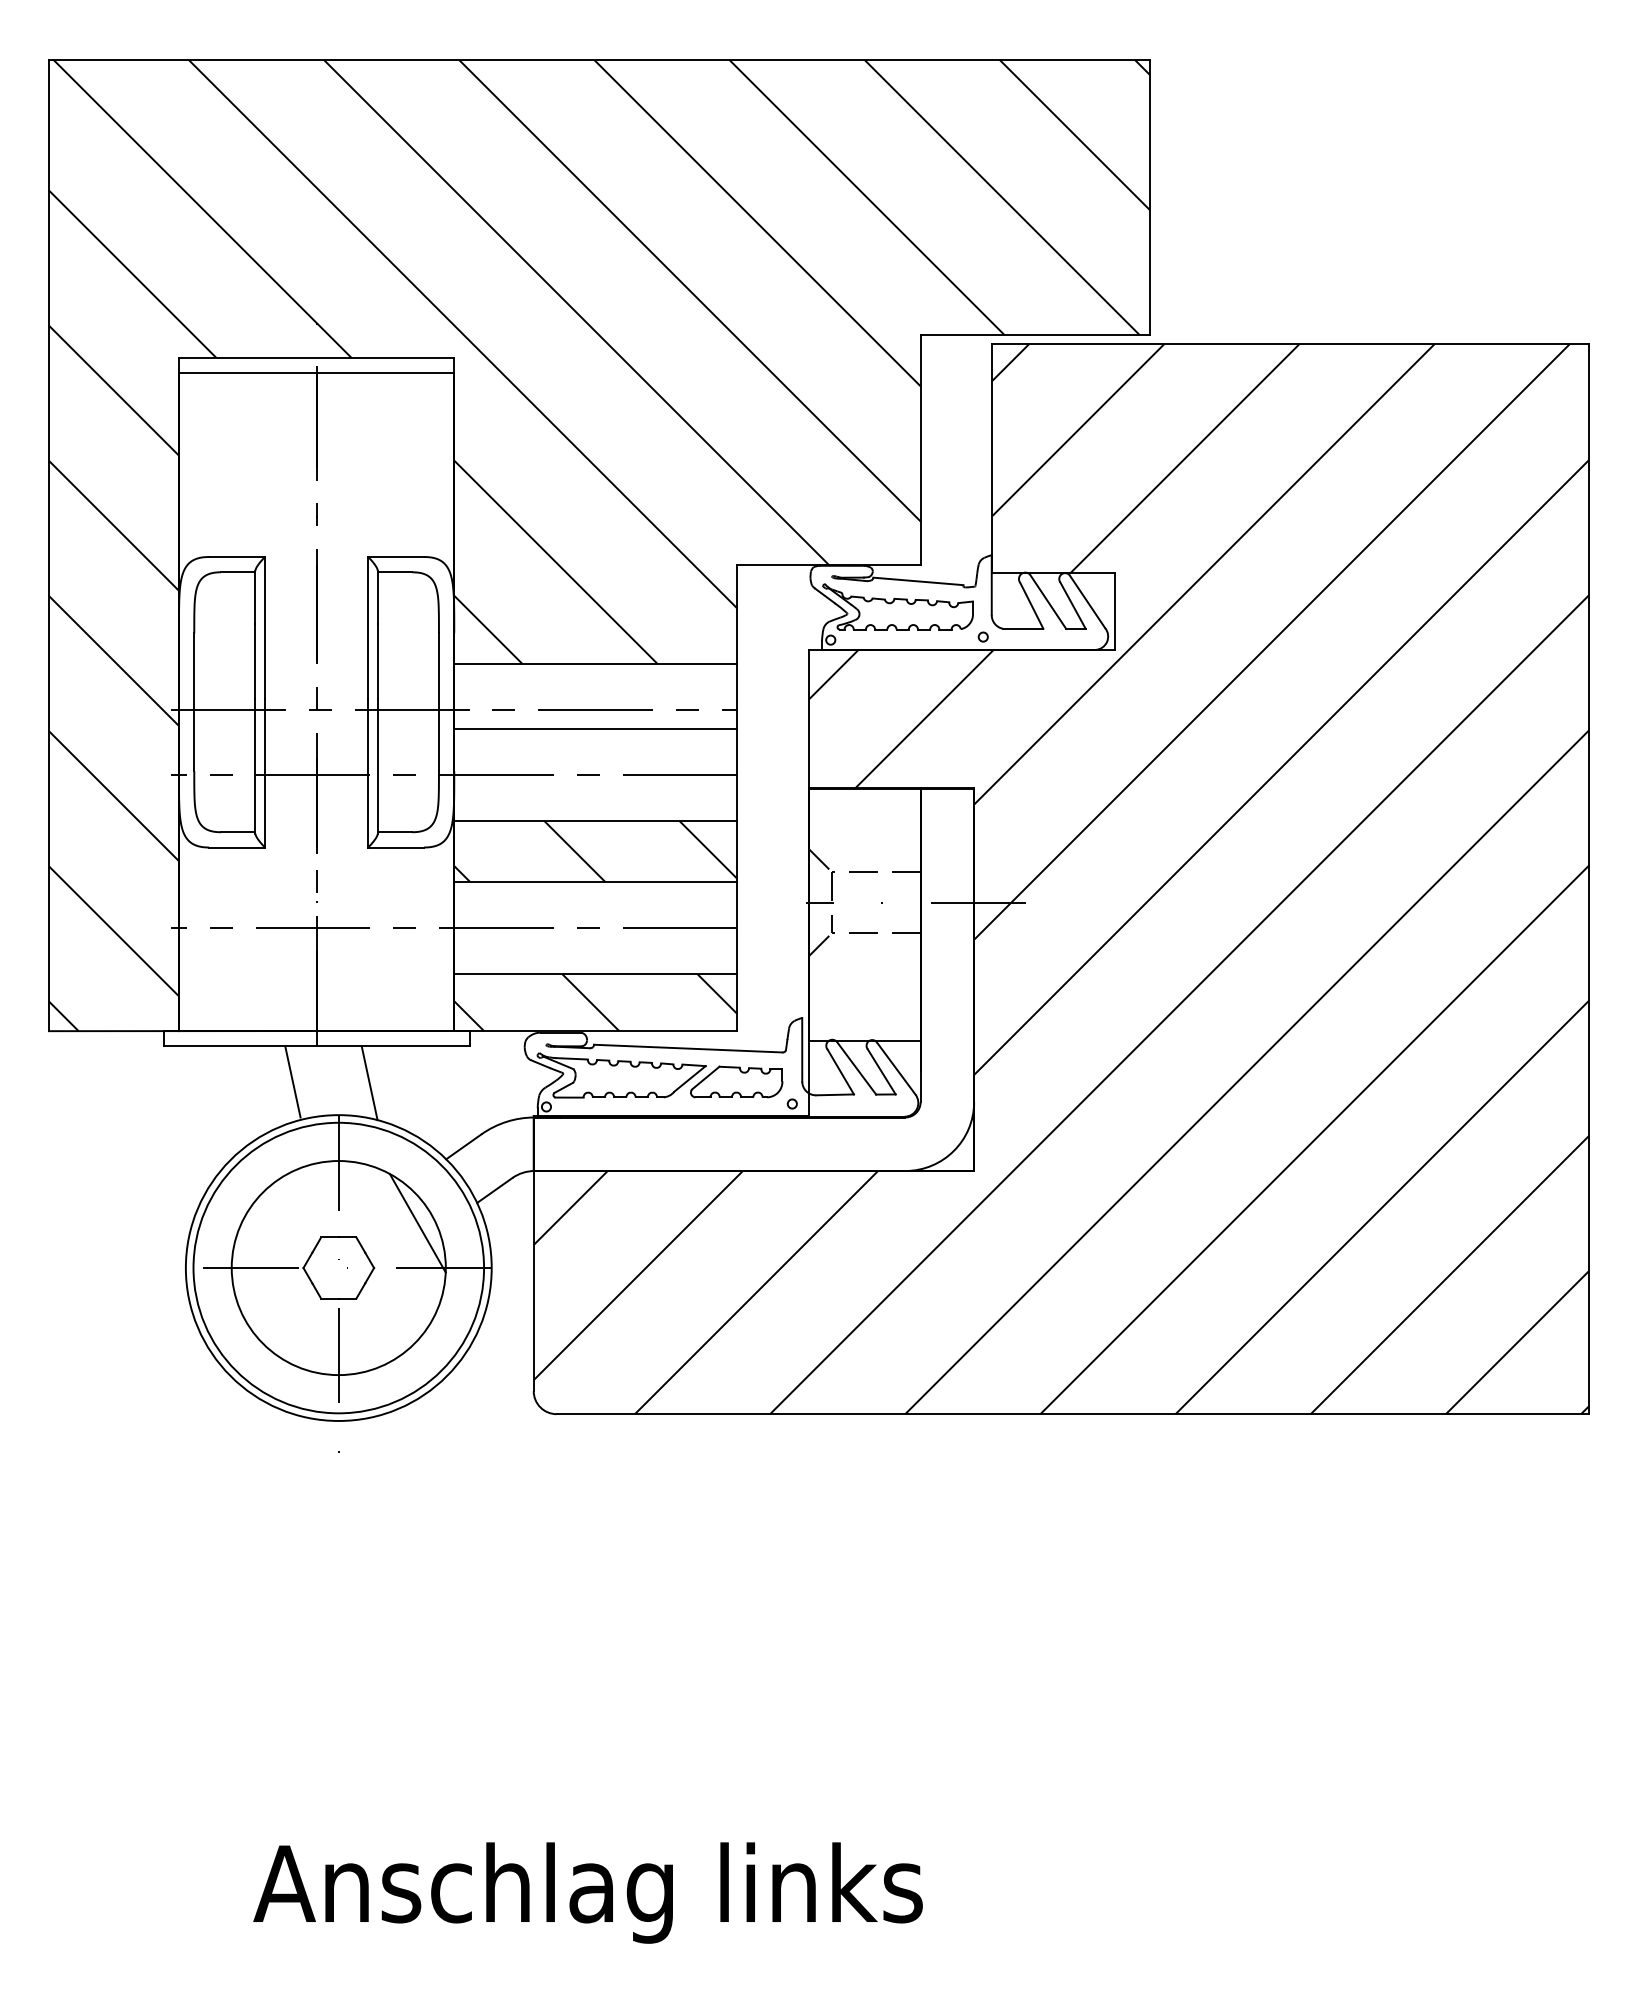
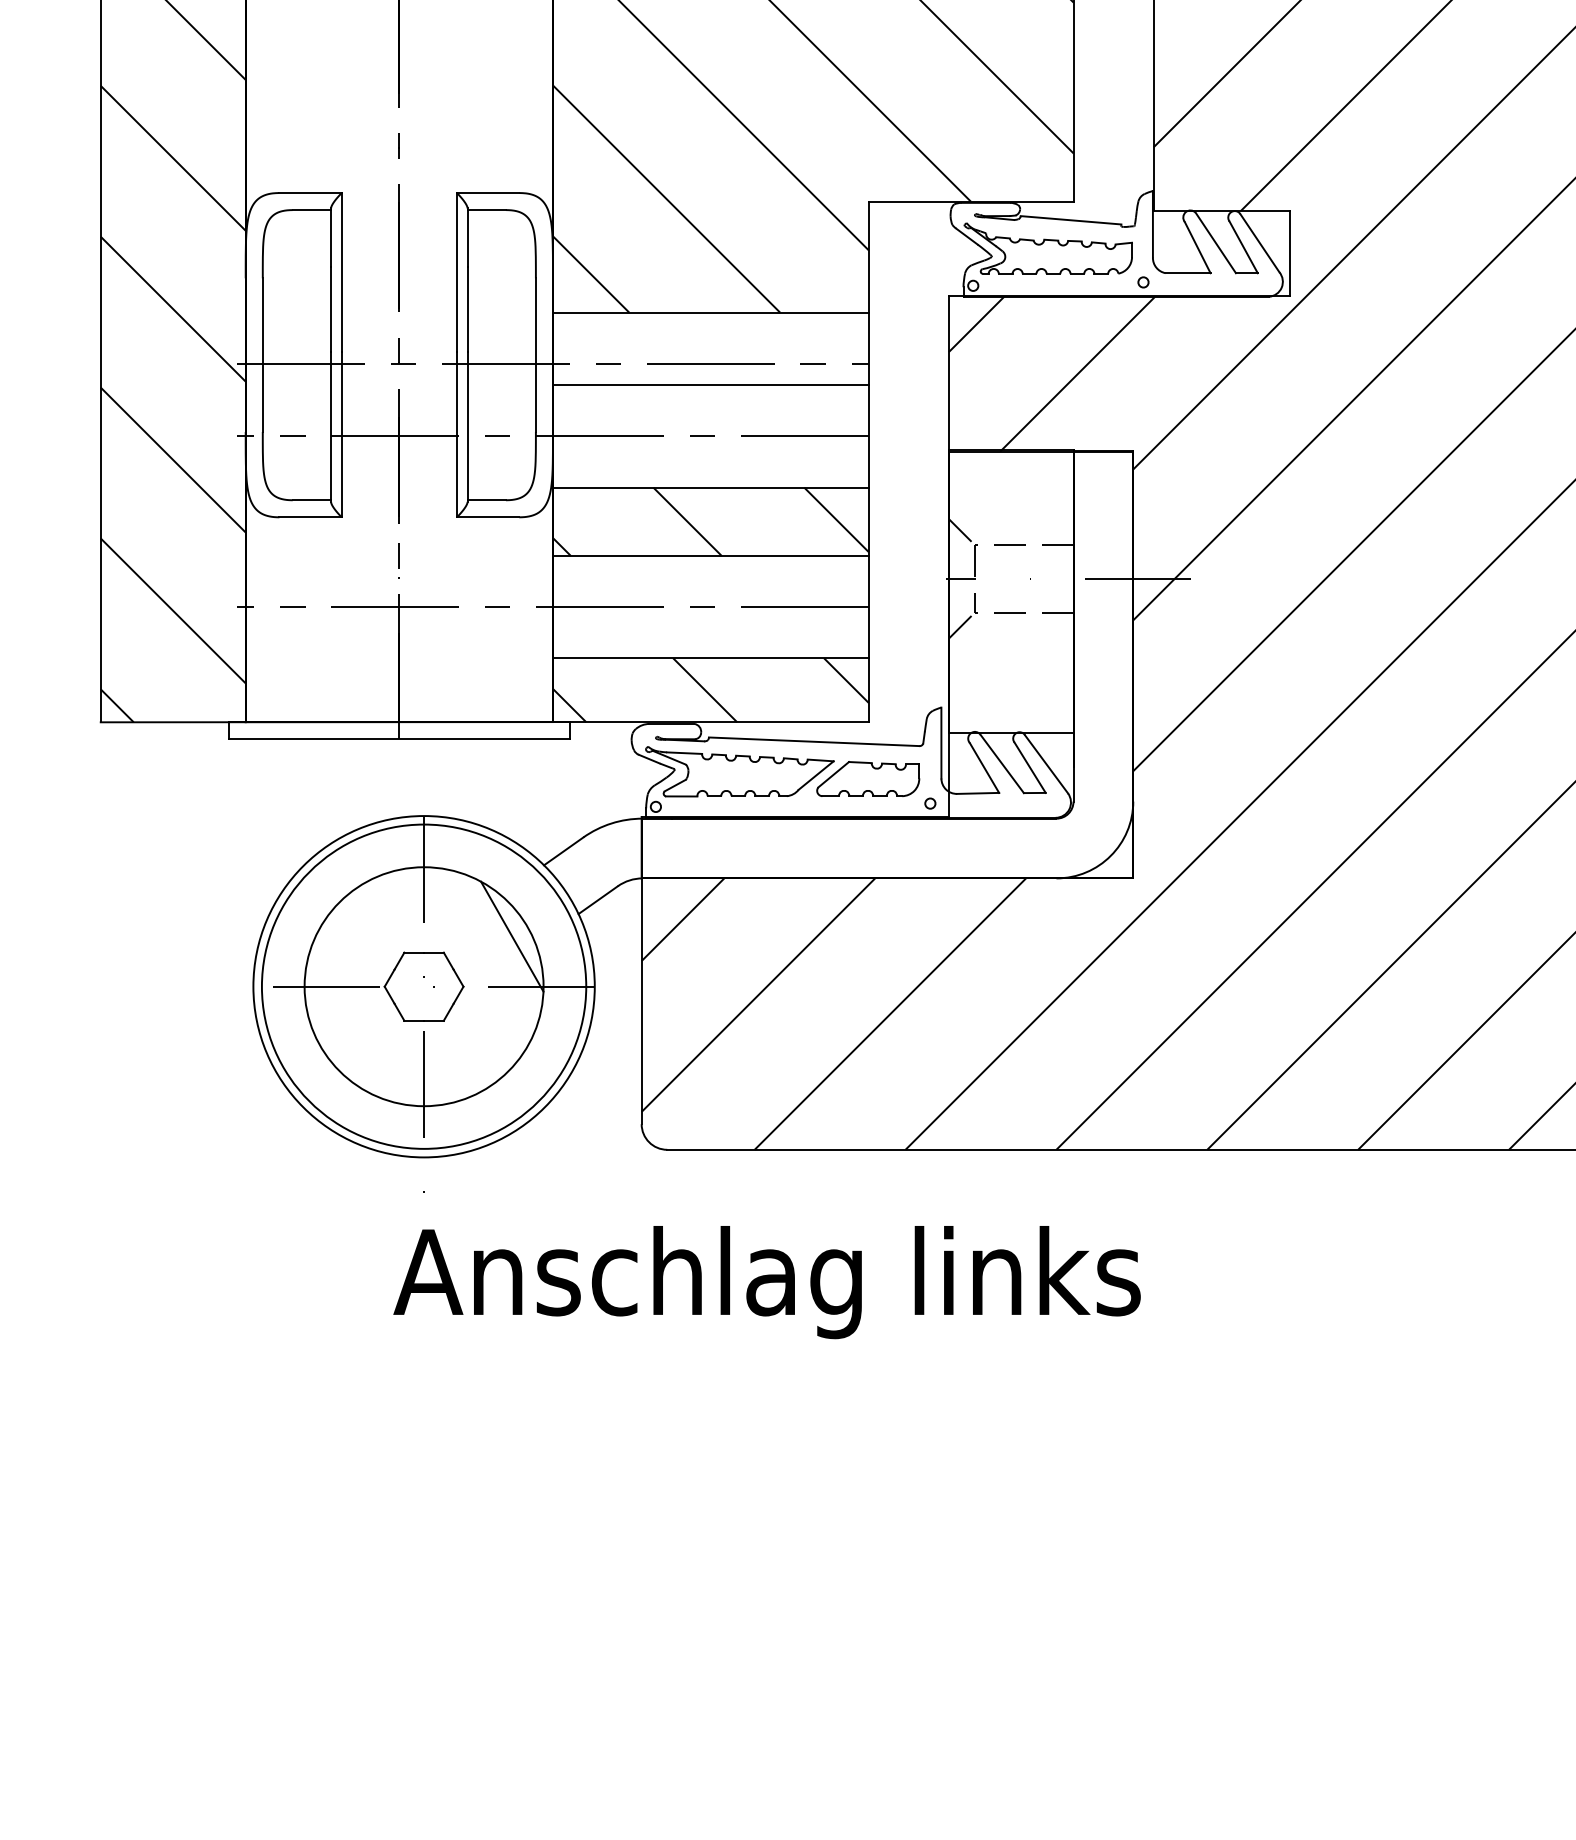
line: (292, 1081) -> (372, 778), removed
line: (369, 1083) -> (458, 780), removed
text: (587, 1892) -> (766, 1281), moved

